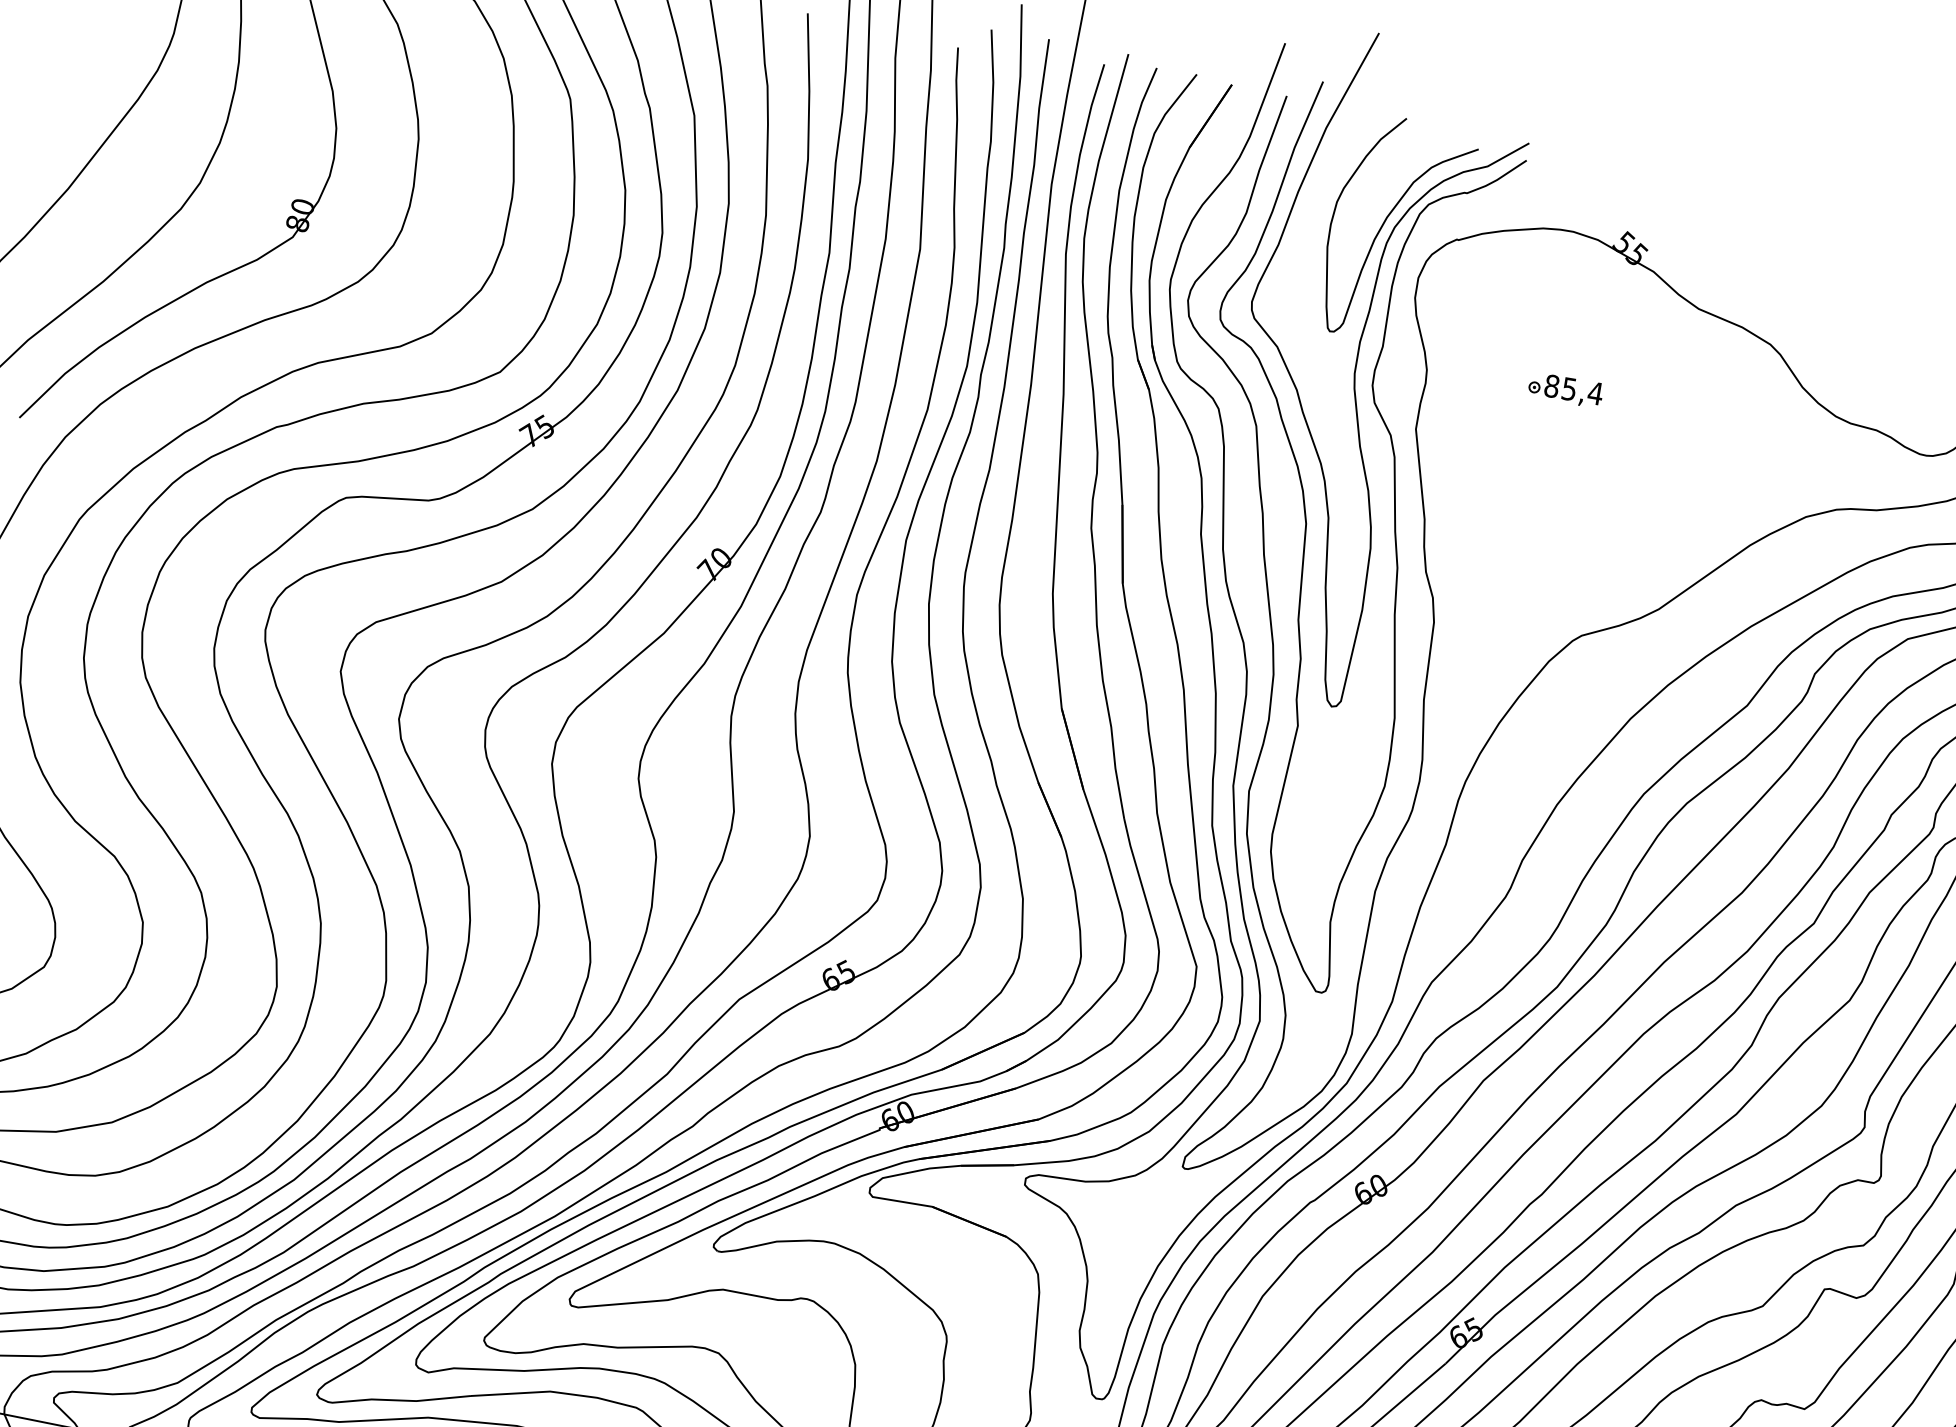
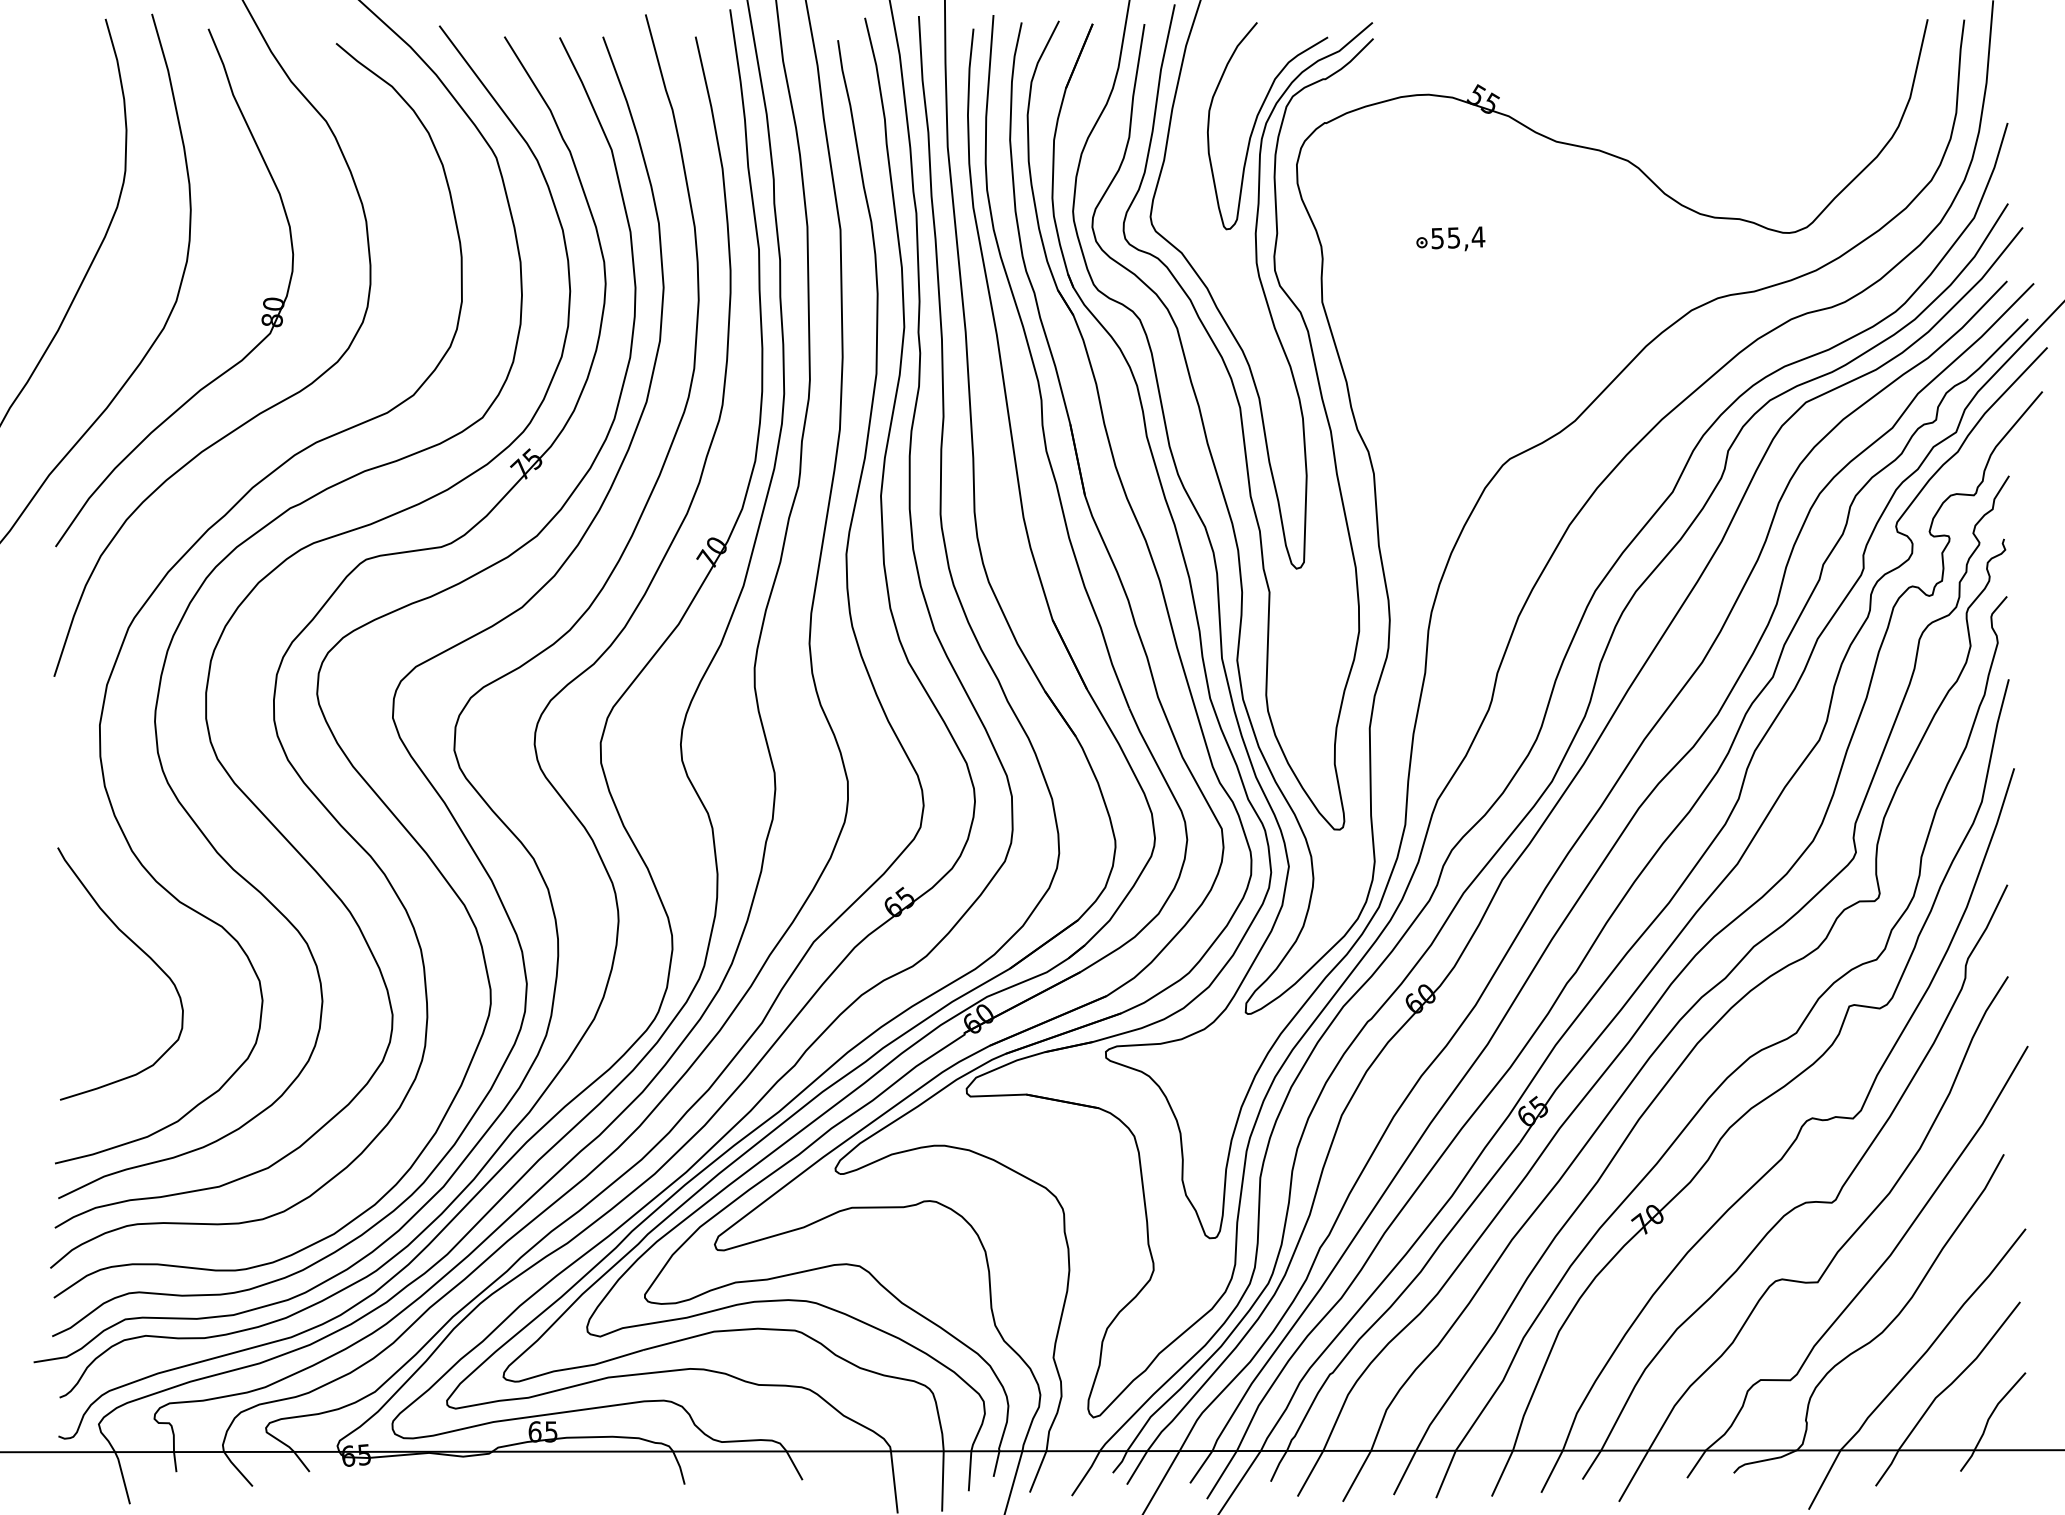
text: (1551, 386) -> (1437, 238), 85,4 -> 55,4

